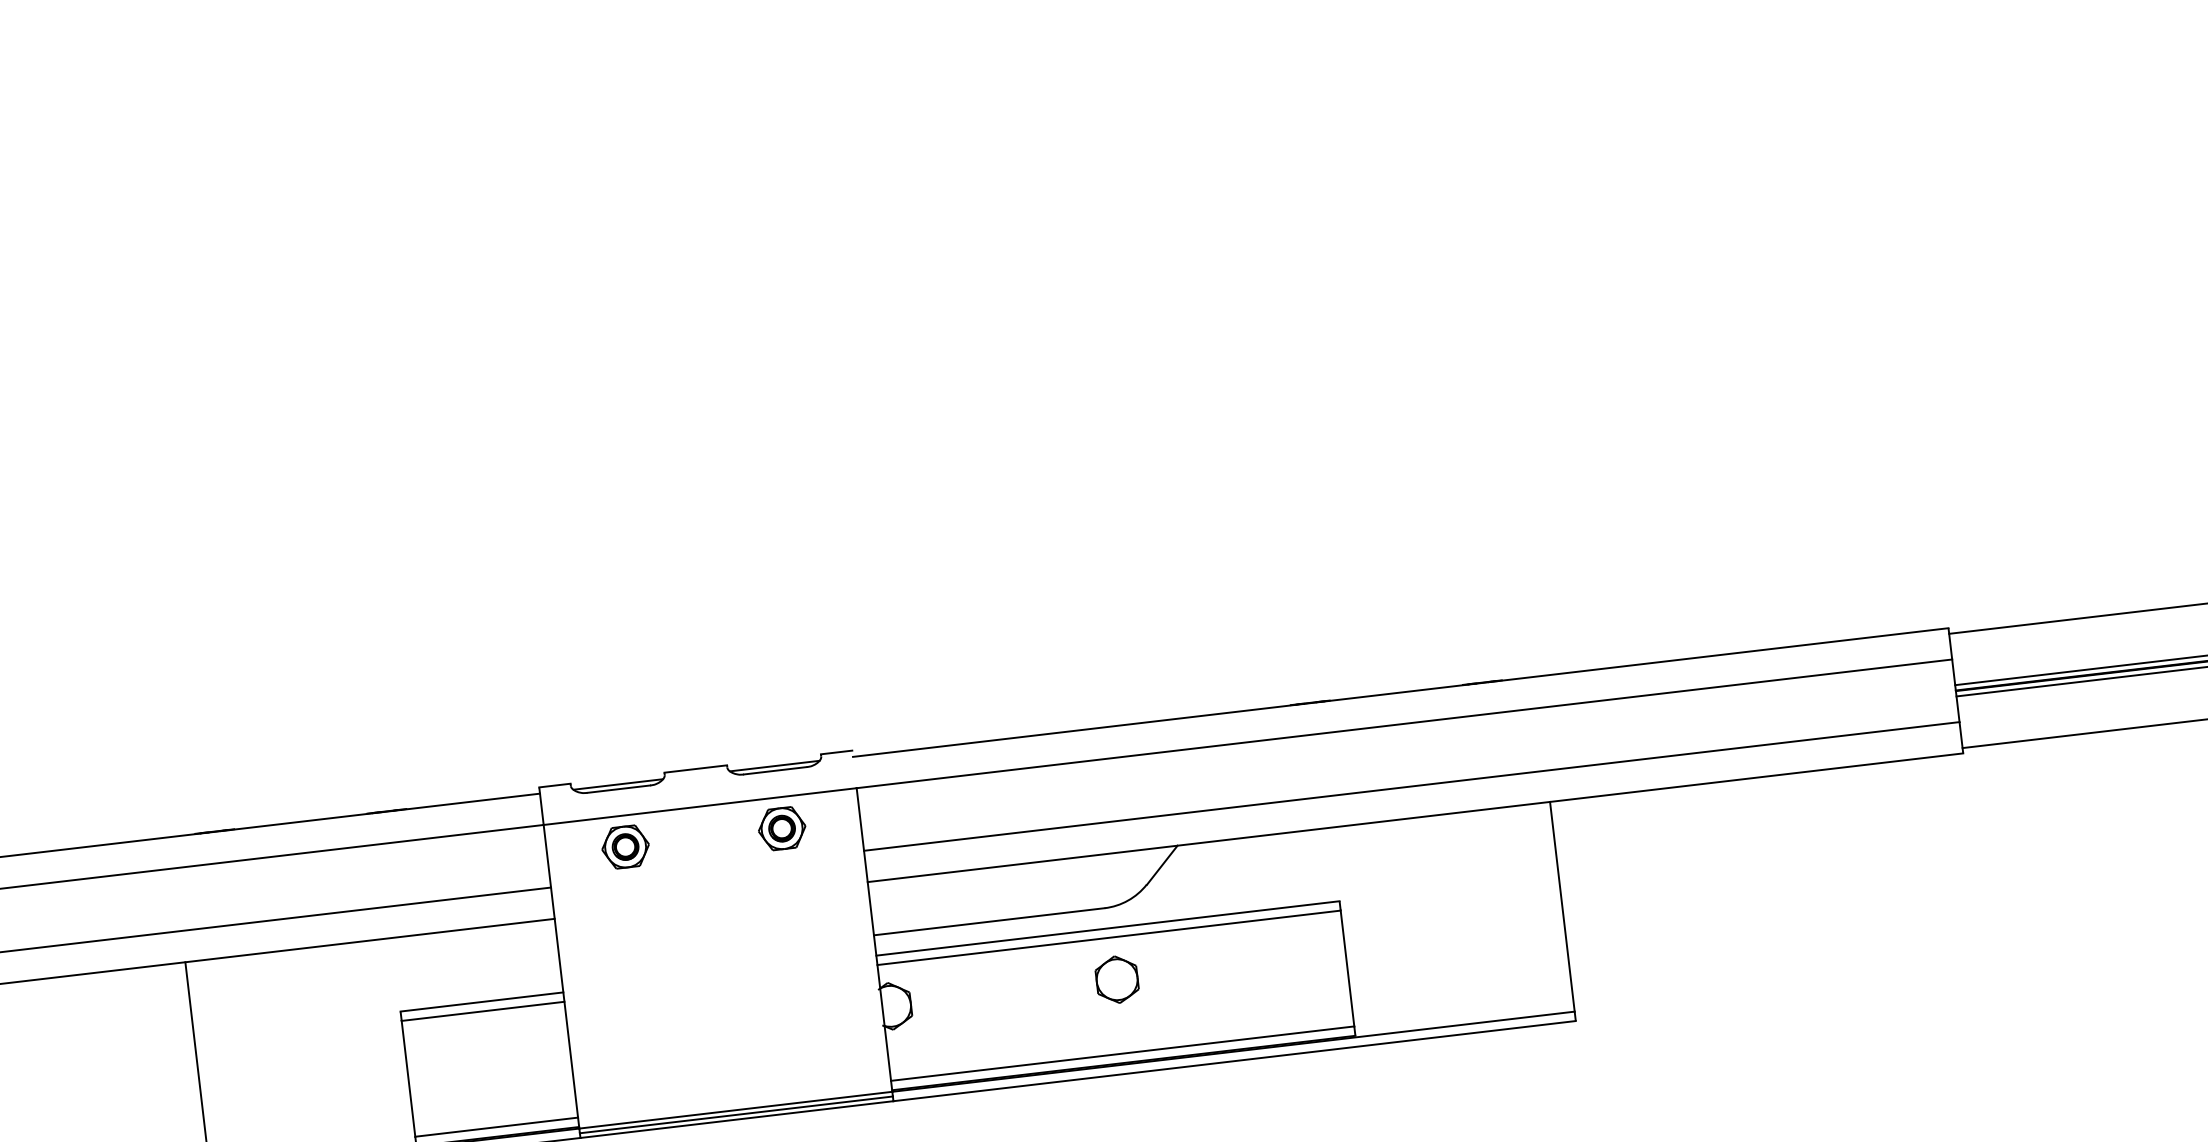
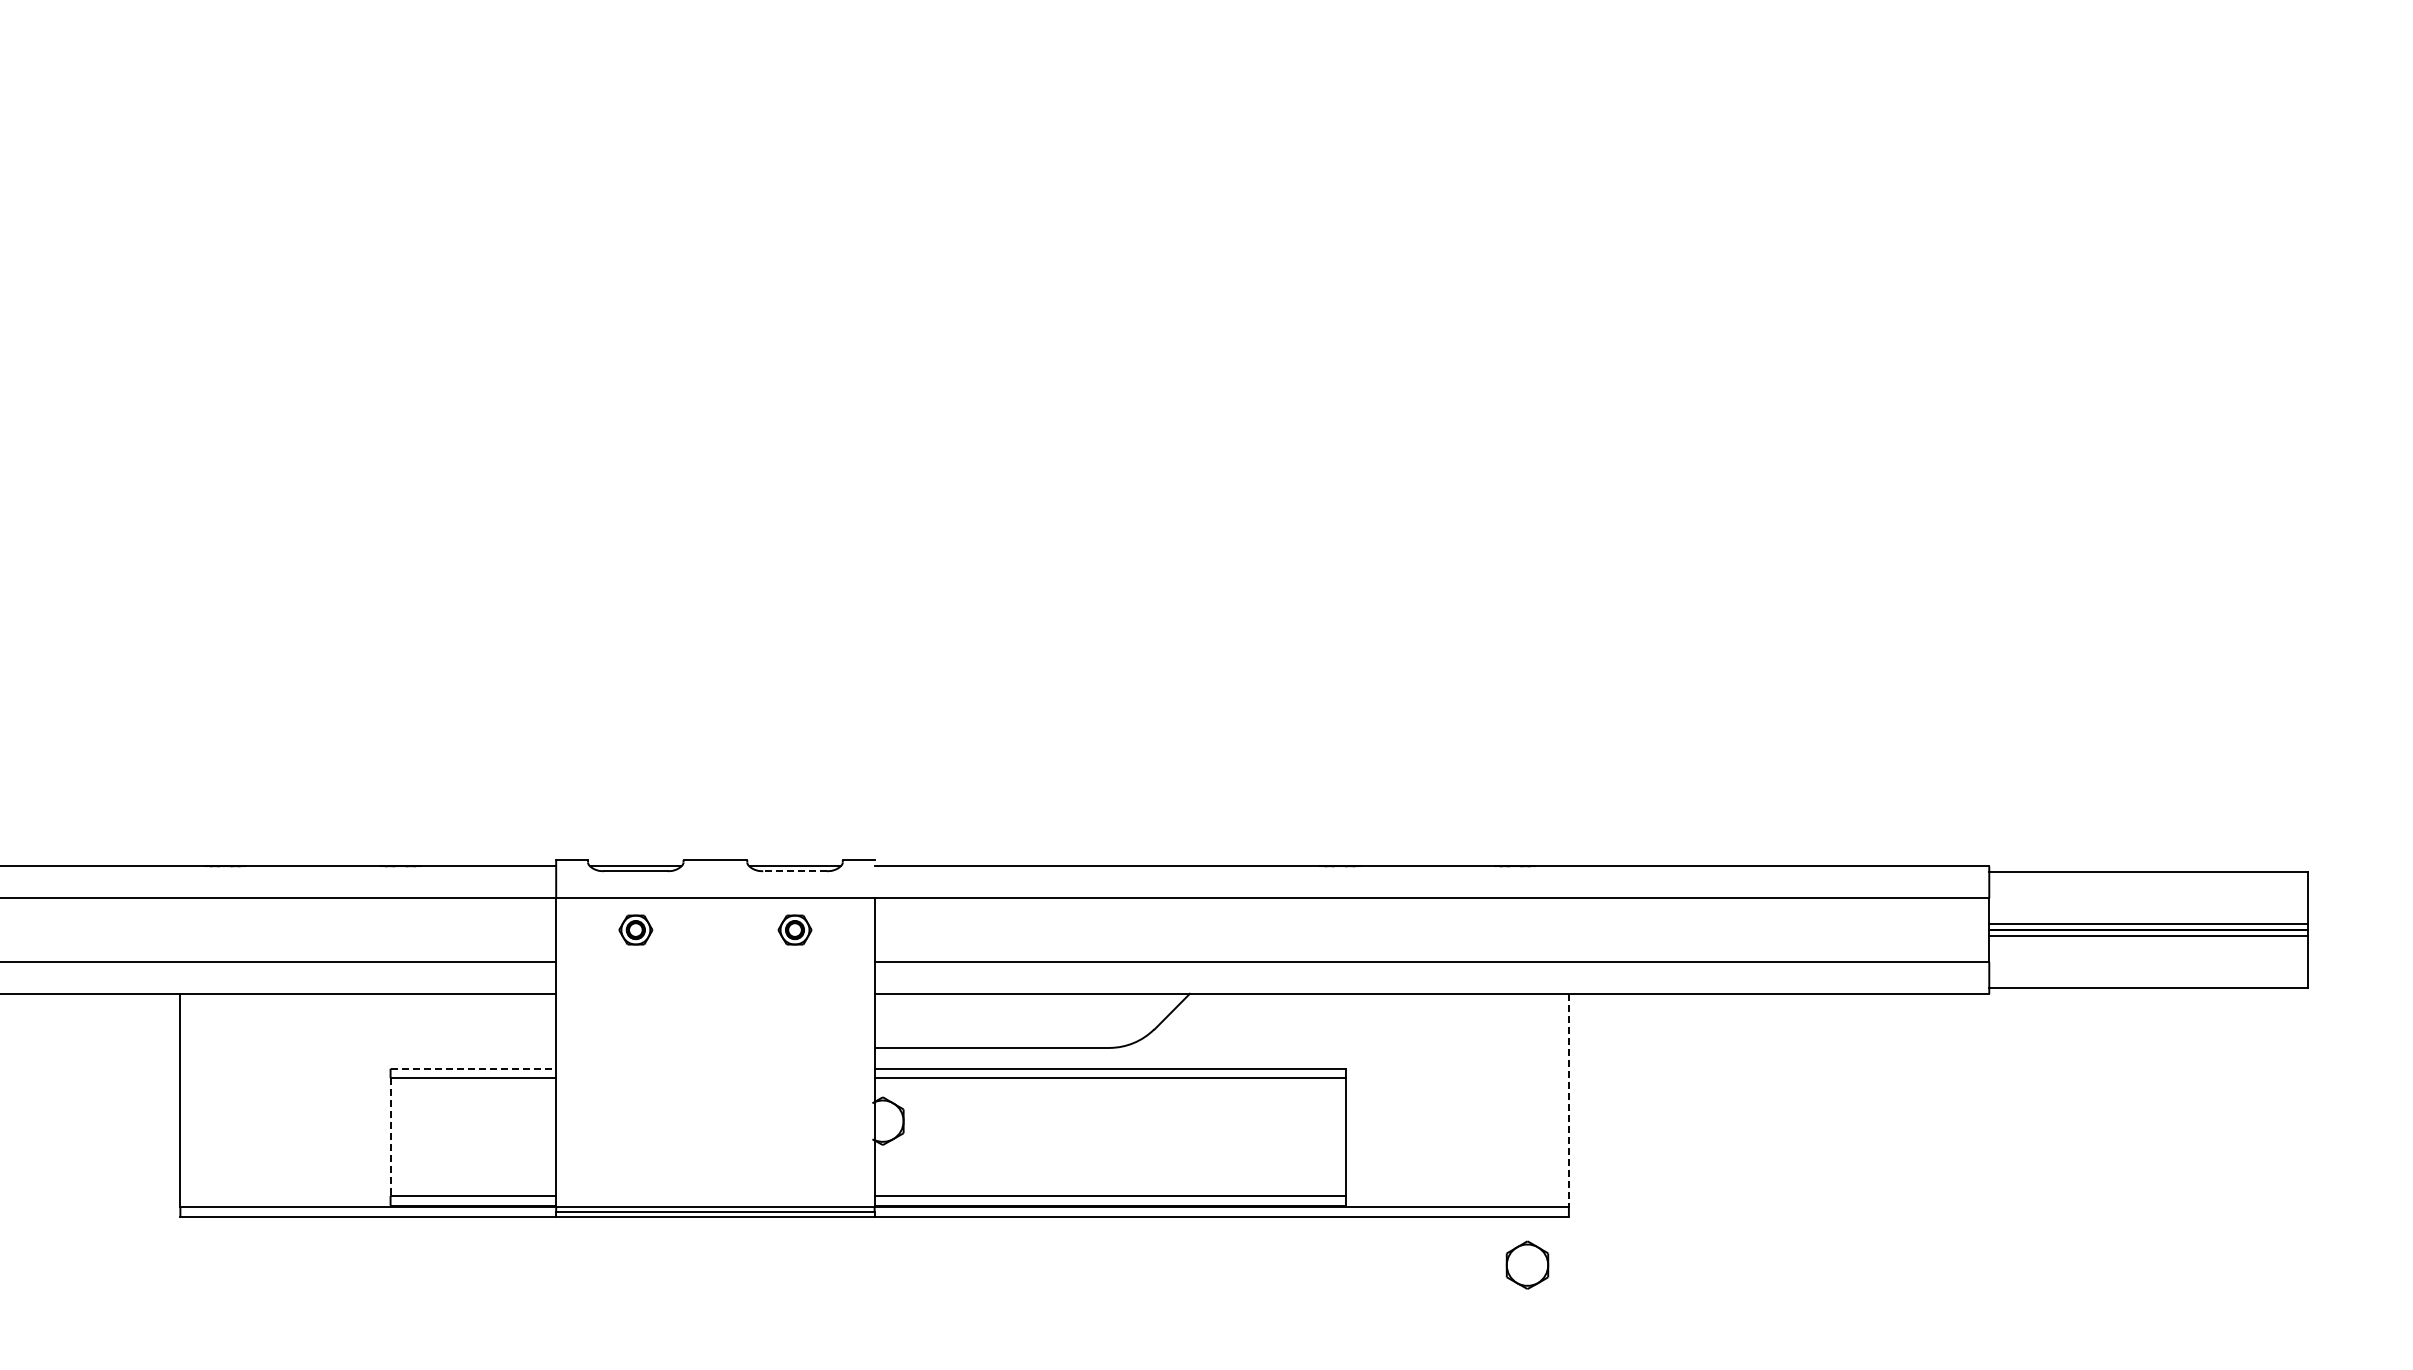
line: (775, 771) -> (795, 871), solid -> dashed
part: (781, 828) -> (794, 929), size x0.7
part: (625, 846) -> (635, 929), size x0.7
line: (1561, 906) -> (1568, 1100), solid -> dashed
part: (1117, 979) -> (1527, 1264), moved
line: (482, 1001) -> (473, 1068), solid -> dashed
line: (408, 1079) -> (390, 1137), solid -> dashed

